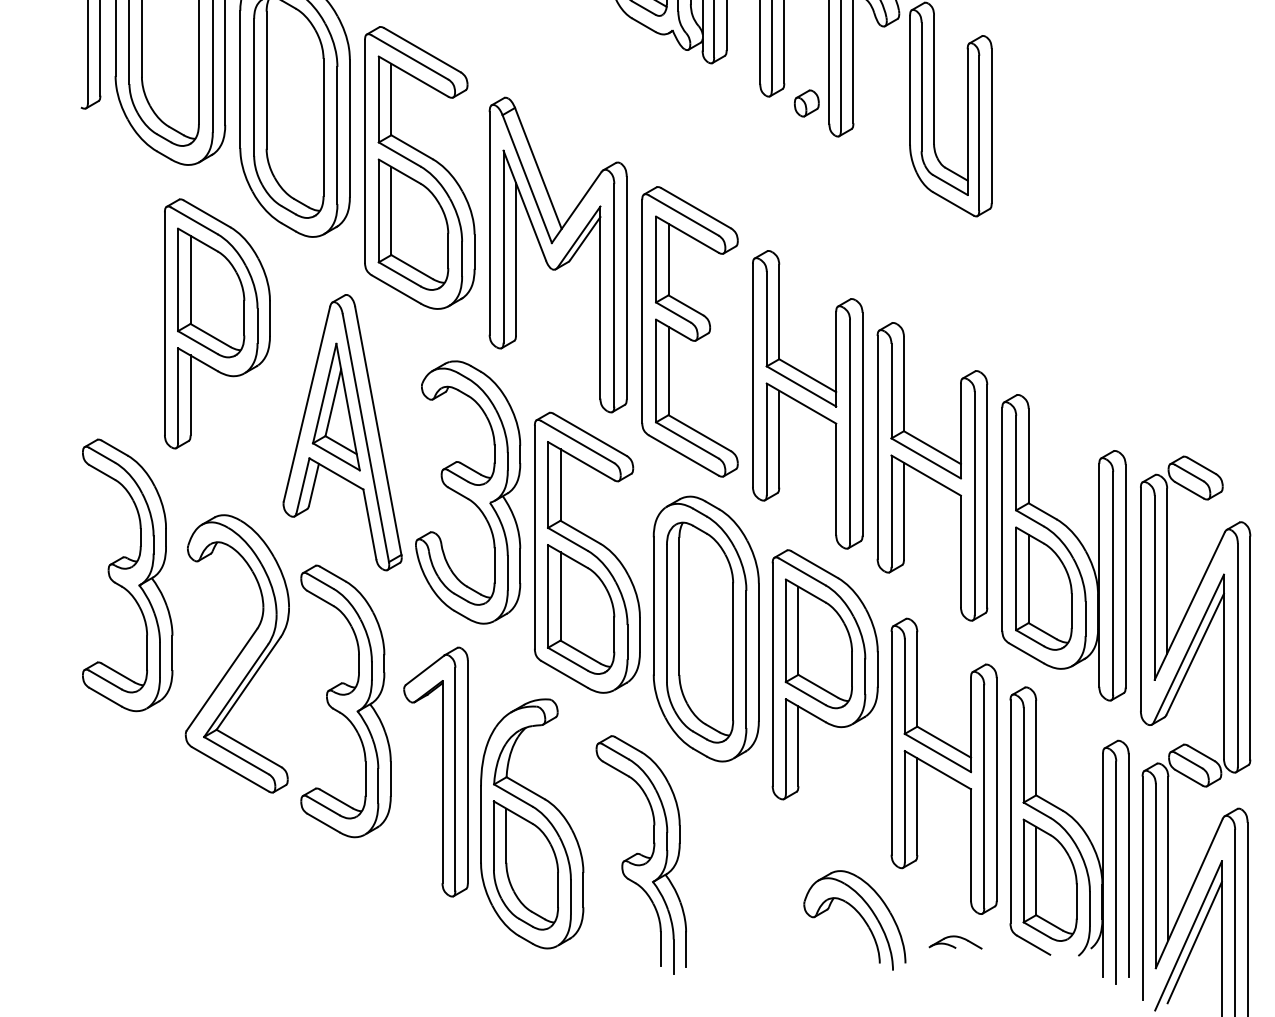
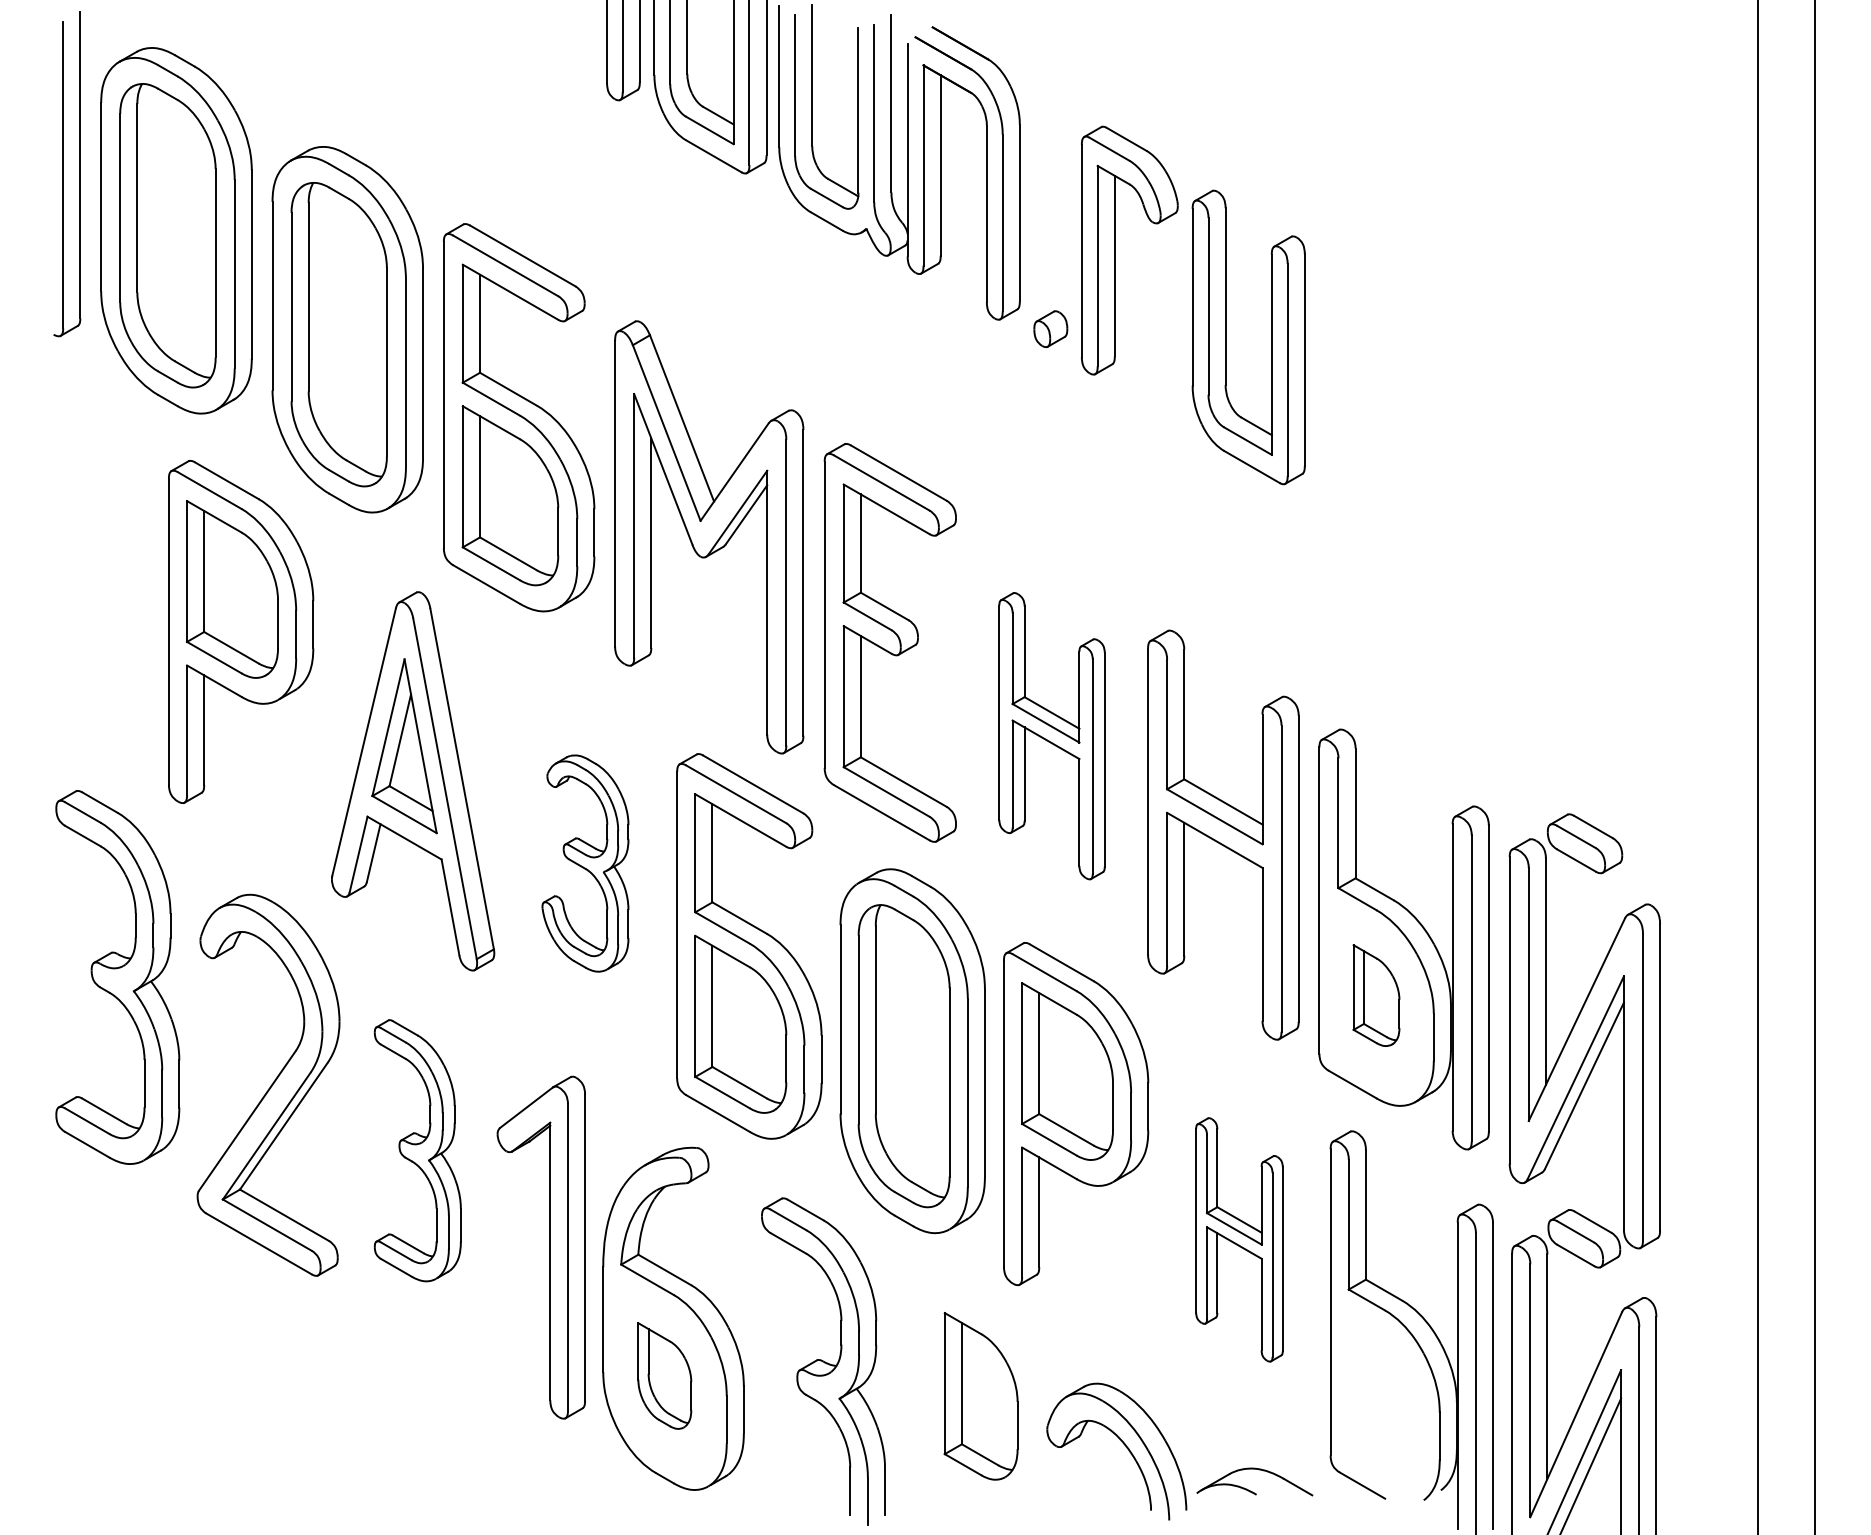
part: (807, 399) -> (1051, 735), size x0.7
part: (468, 492) -> (585, 863), size x0.6
part: (1043, 588) -> (1376, 995), size x0.6
part: (345, 701) -> (417, 1150), size x0.7
part: (944, 766) -> (1239, 1239), size x0.6
part: (525, 865) -> (664, 1375), size x0.6
part: (1049, 880) -> (980, 1396), moved
part: (955, 942) -> (1254, 1481), size x1.6

